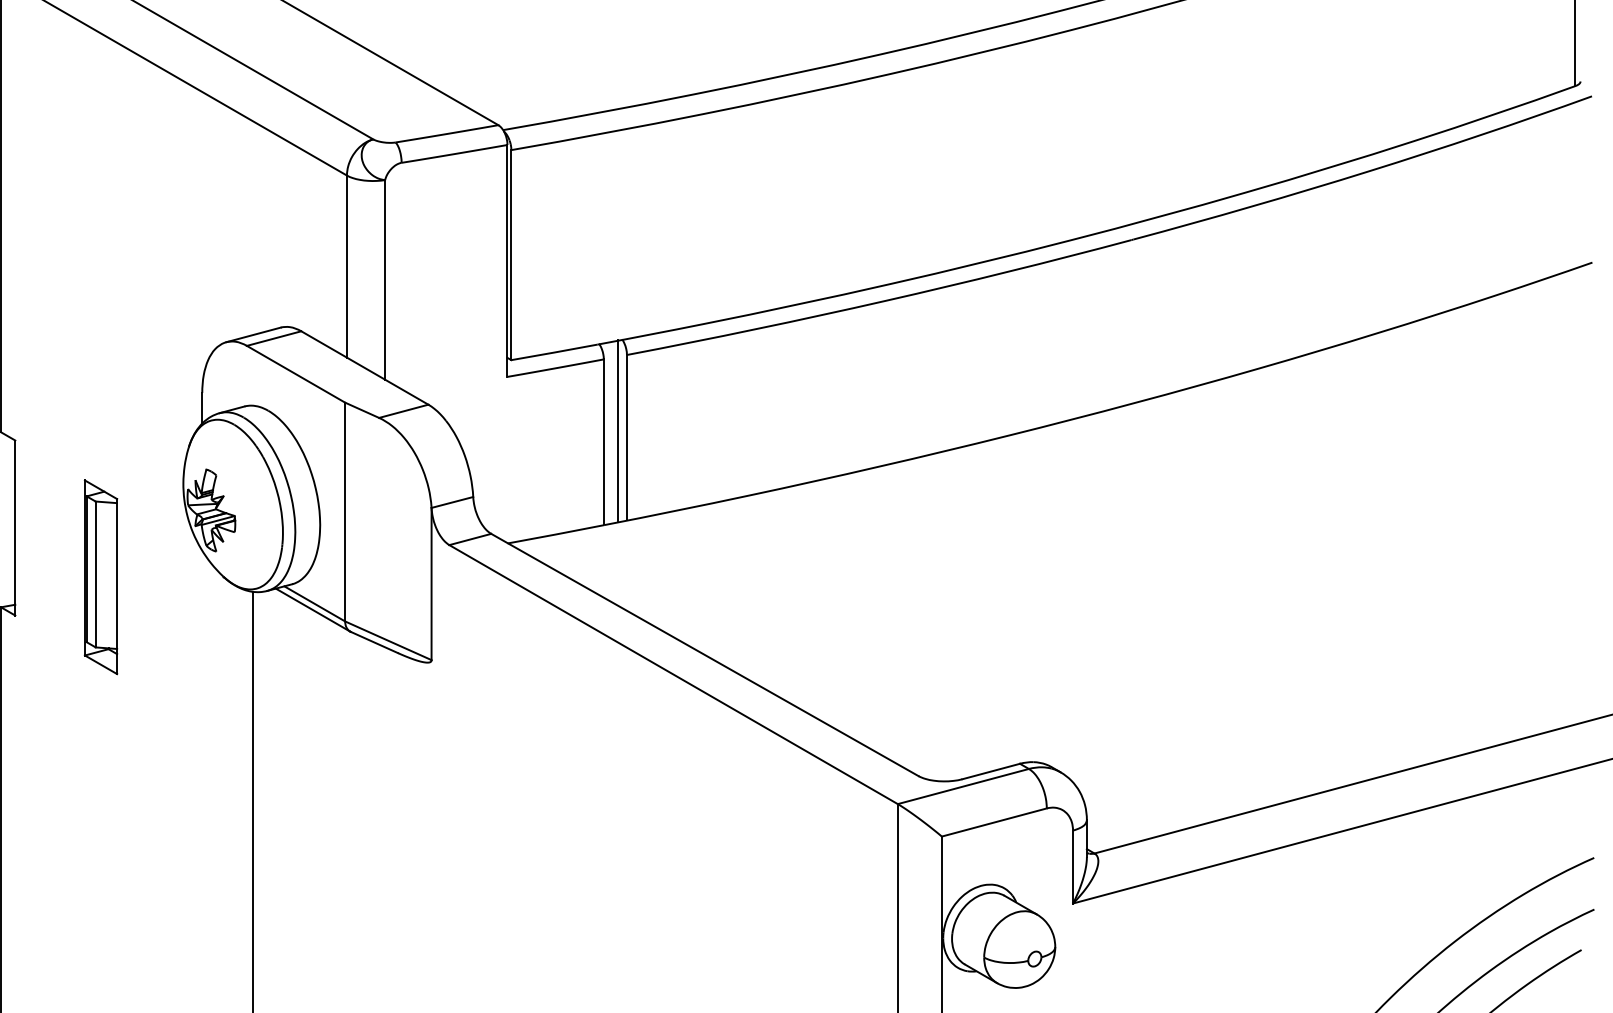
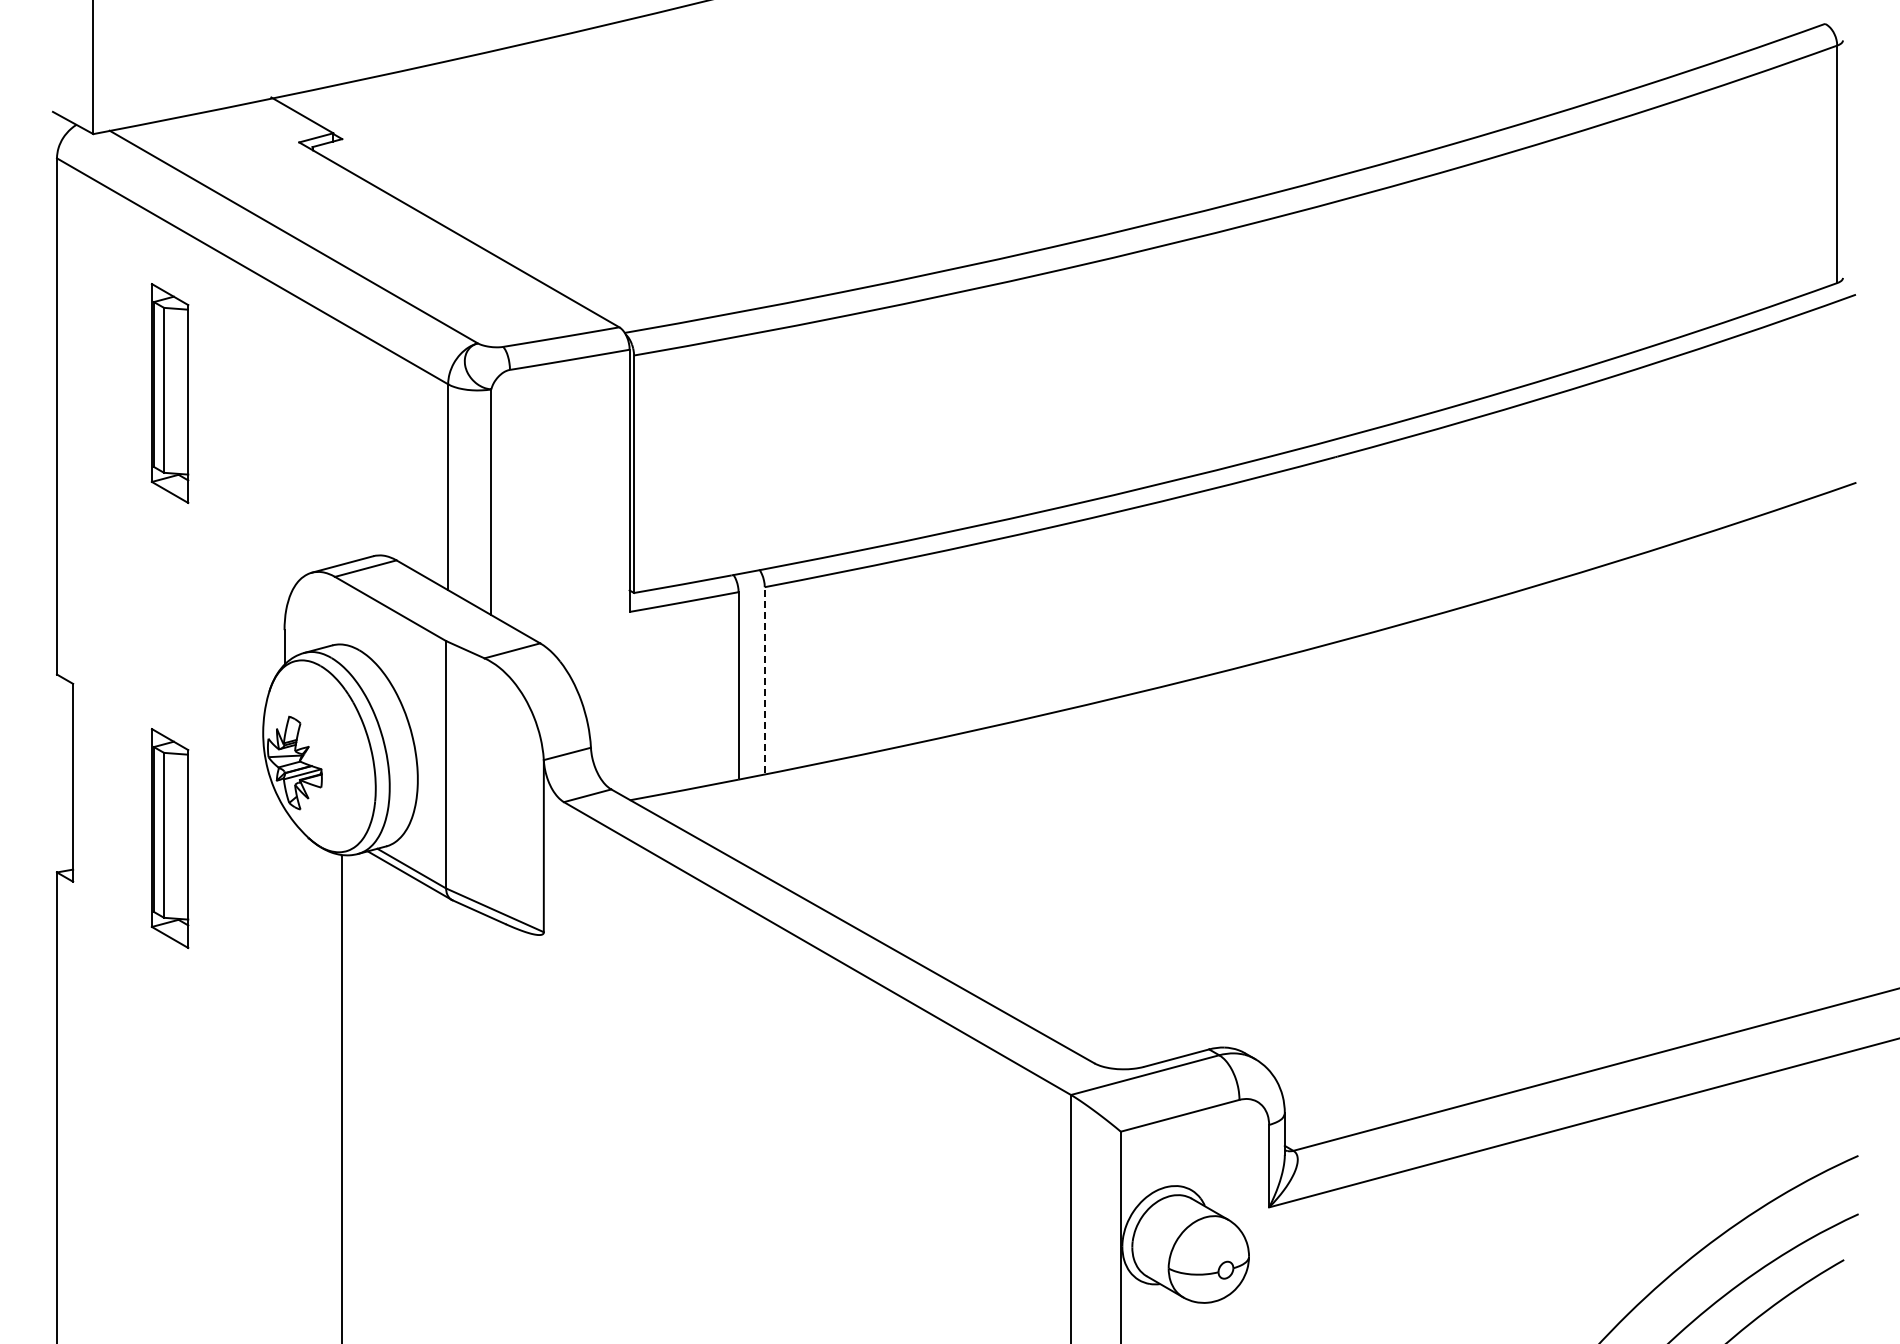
part: (100, 183) -> (169, 393), added
line: (617, 430) -> (754, 672), removed
line: (626, 436) -> (764, 679), solid -> dashed

